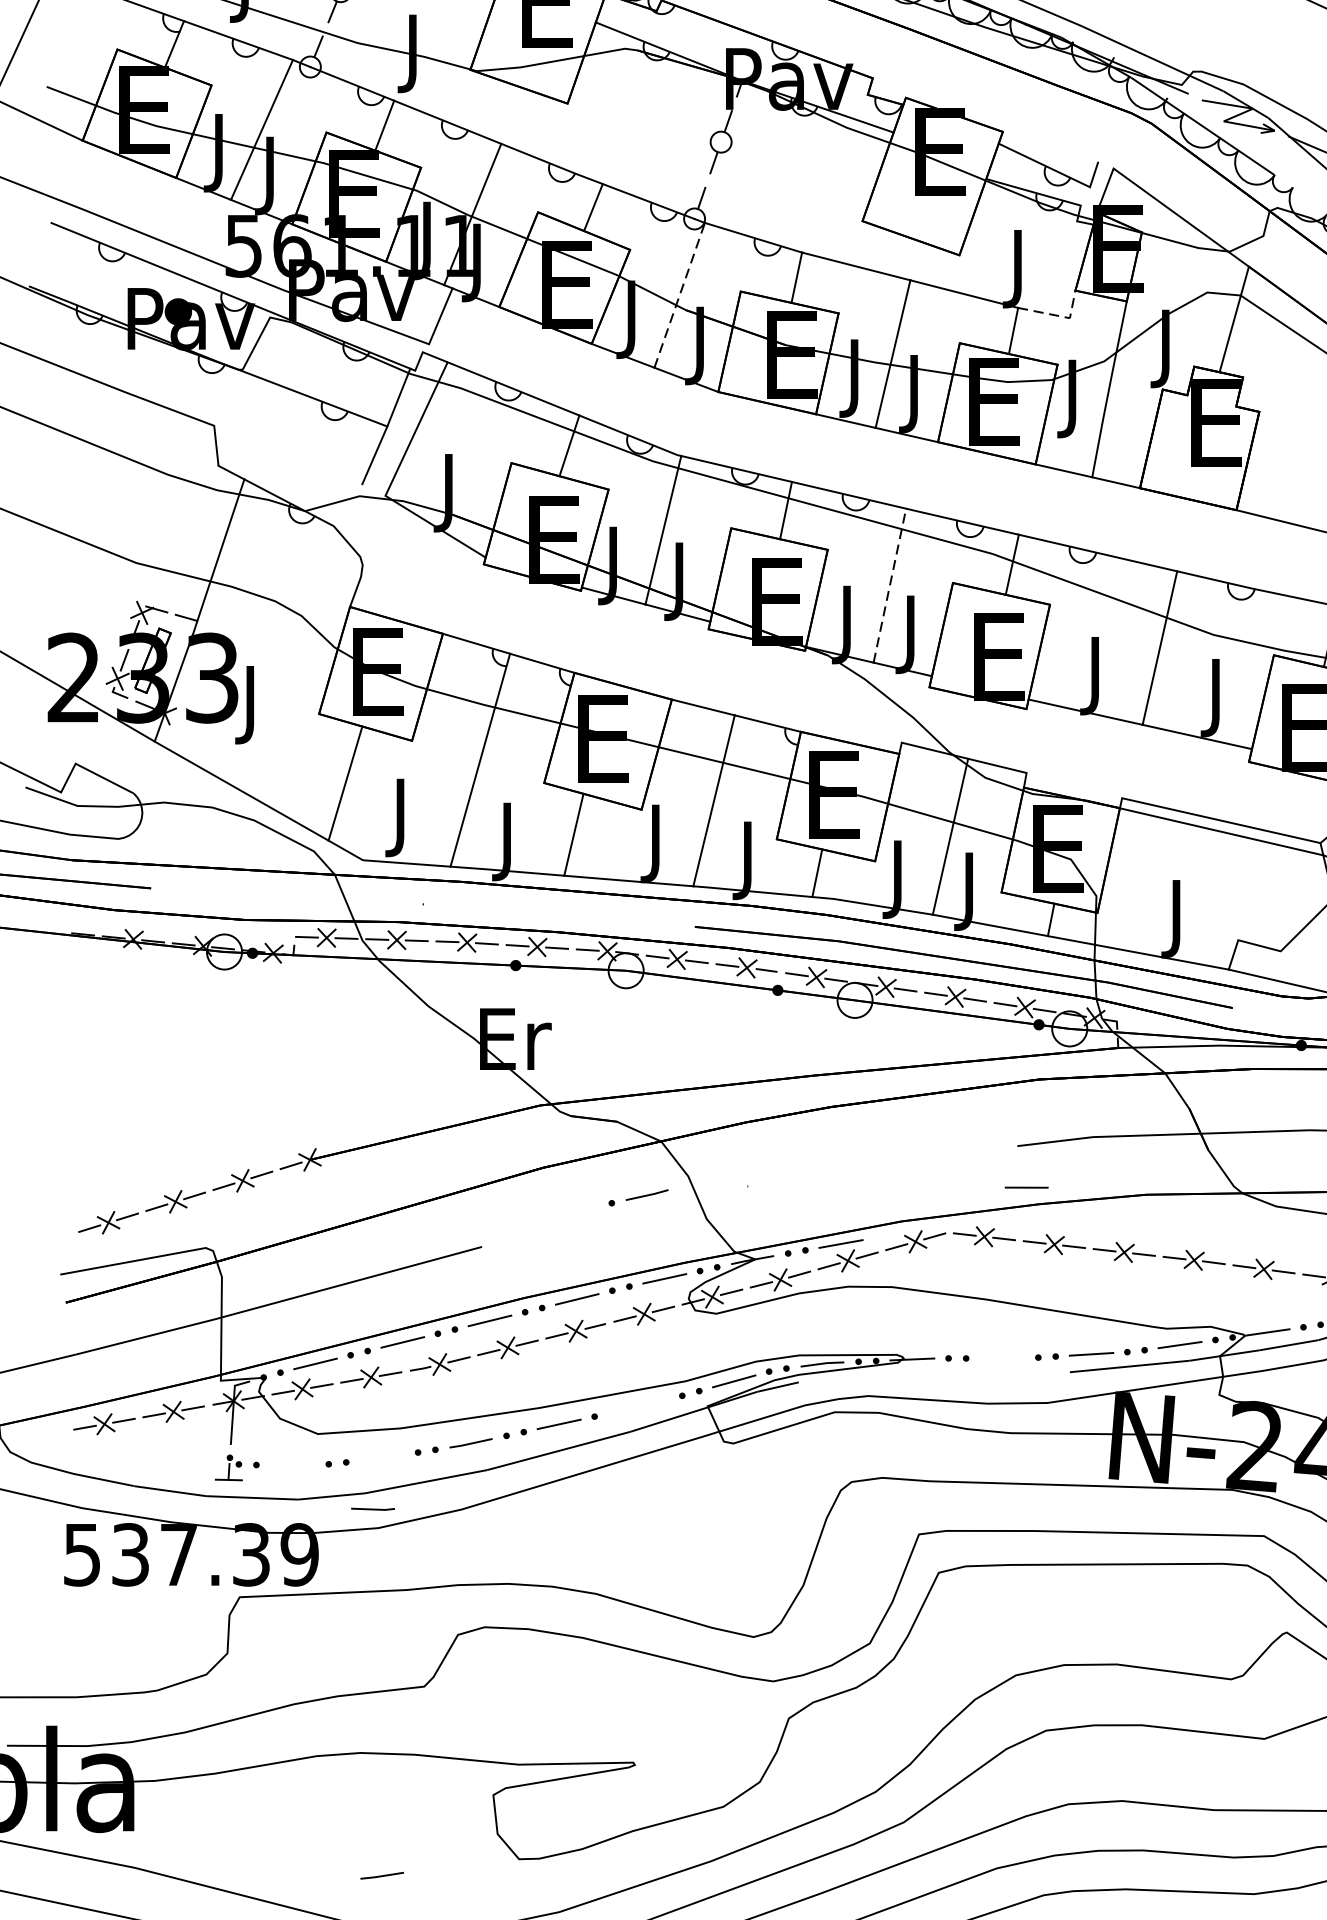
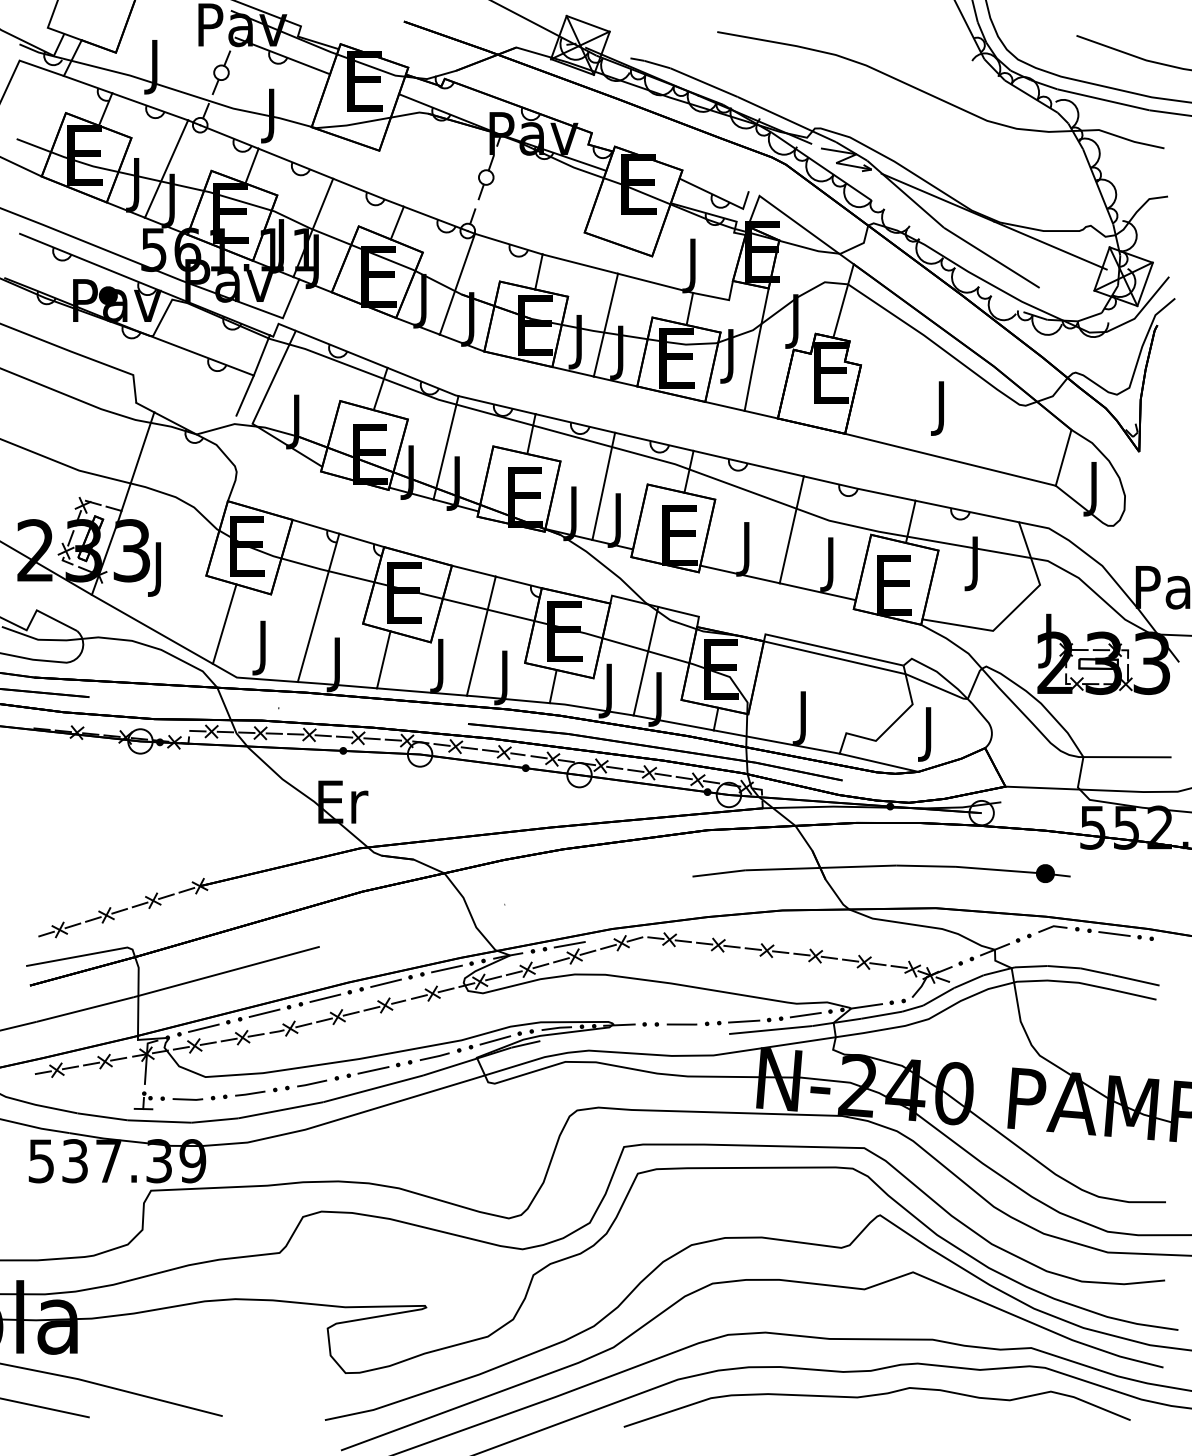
line: (679, 294) -> (457, 283), dashed -> solid
line: (1058, 315) -> (721, 298), dashed -> solid
line: (889, 585) -> (603, 486), dashed -> solid
line: (1025, 1187) -> (681, 1024), moved
part: (638, 1197) -> (428, 1058), moved
line: (372, 1509) -> (187, 1099), moved
line: (382, 1875) -> (250, 1093), moved

